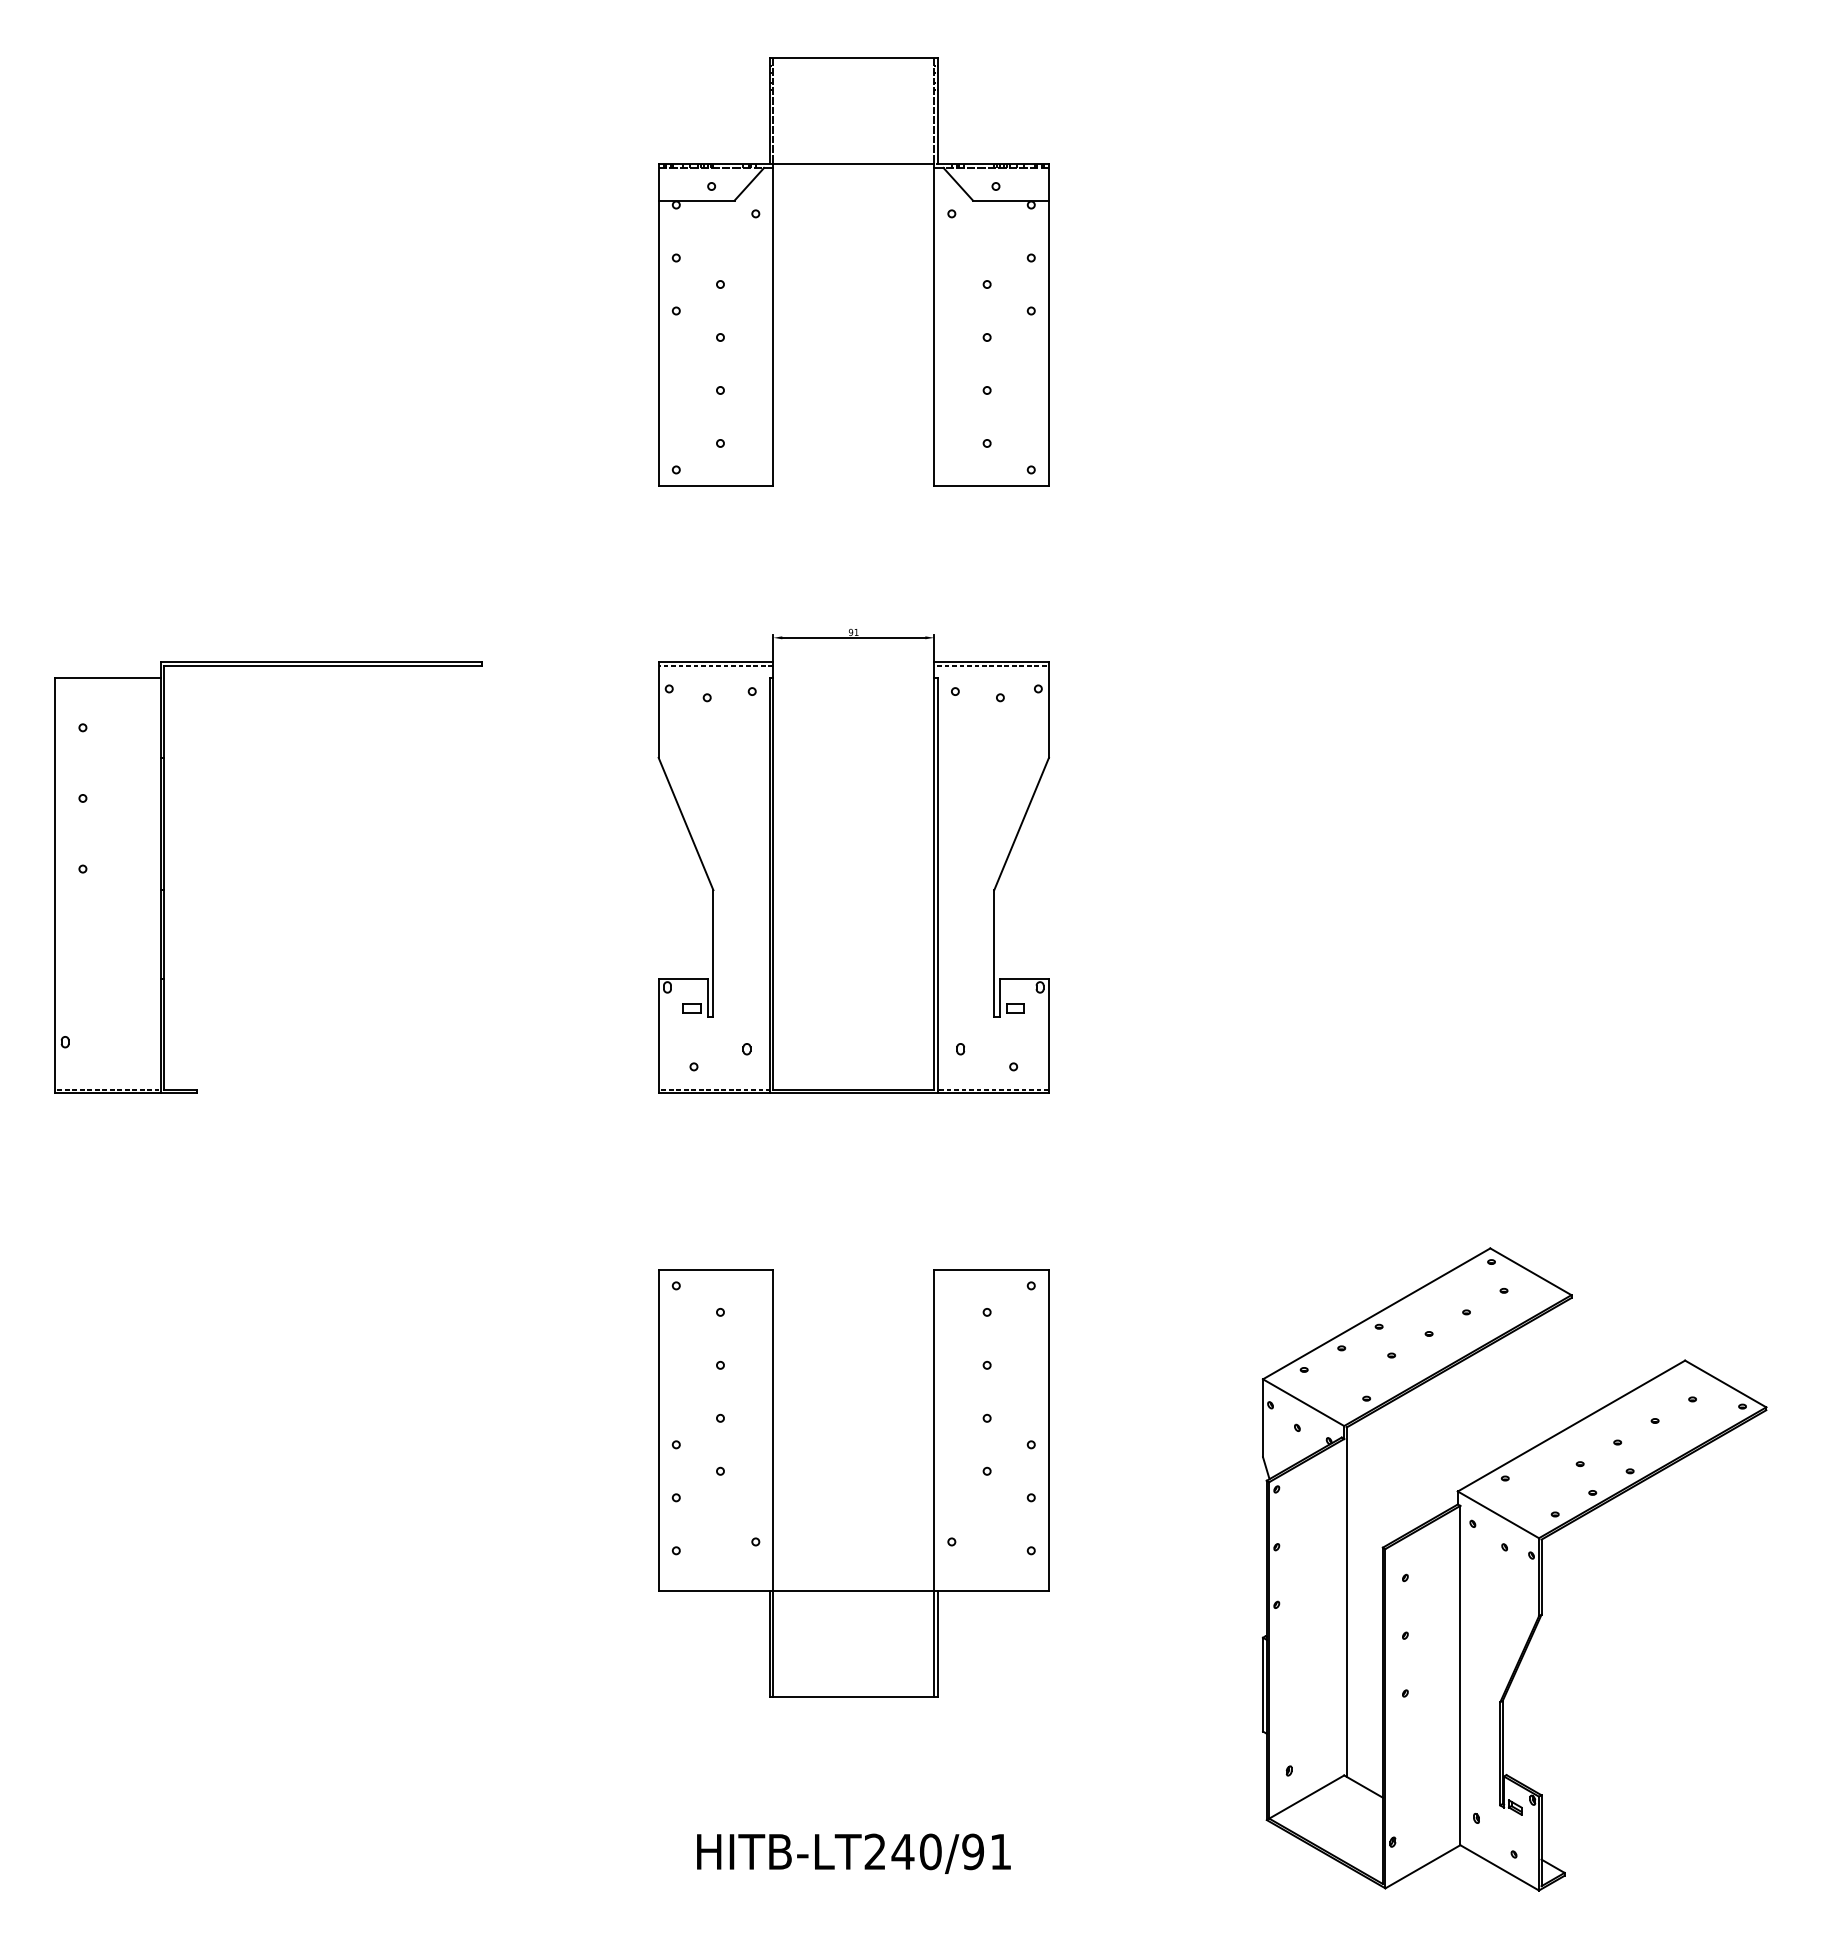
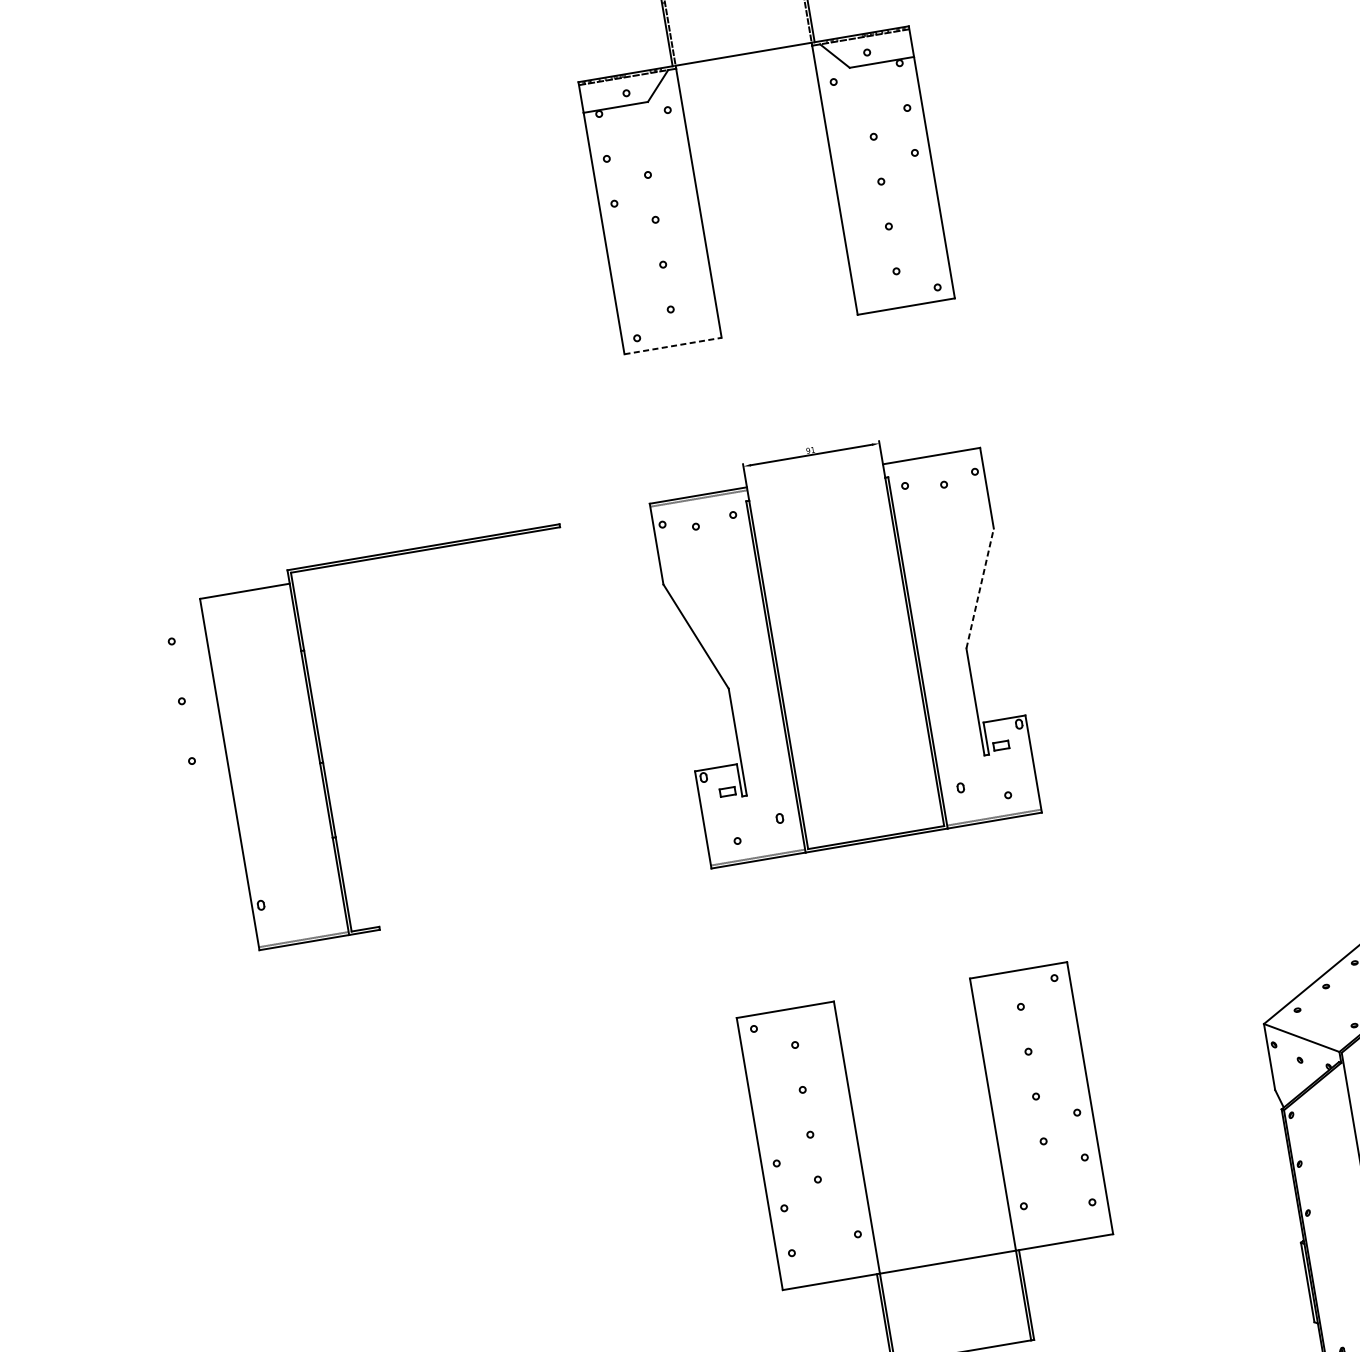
line: (716, 485) -> (673, 345), solid -> dashed
line: (991, 665) -> (931, 458), removed
line: (1021, 824) -> (980, 588), solid -> dashed
part: (164, 877) -> (321, 751), moved

